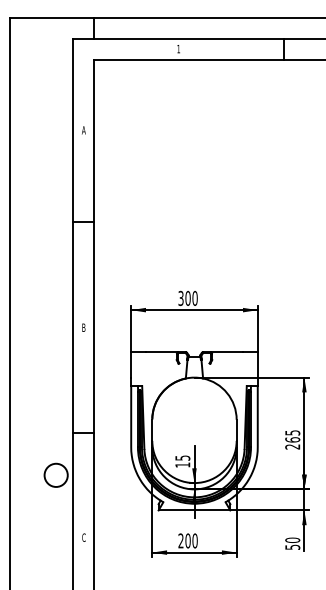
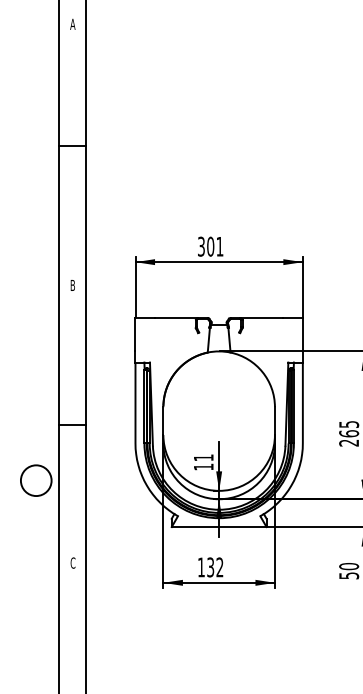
text: (194, 297) -> (219, 245), 300 -> 301
text: (182, 457) -> (203, 457), 15 -> 11
text: (187, 540) -> (209, 566), 200 -> 132

